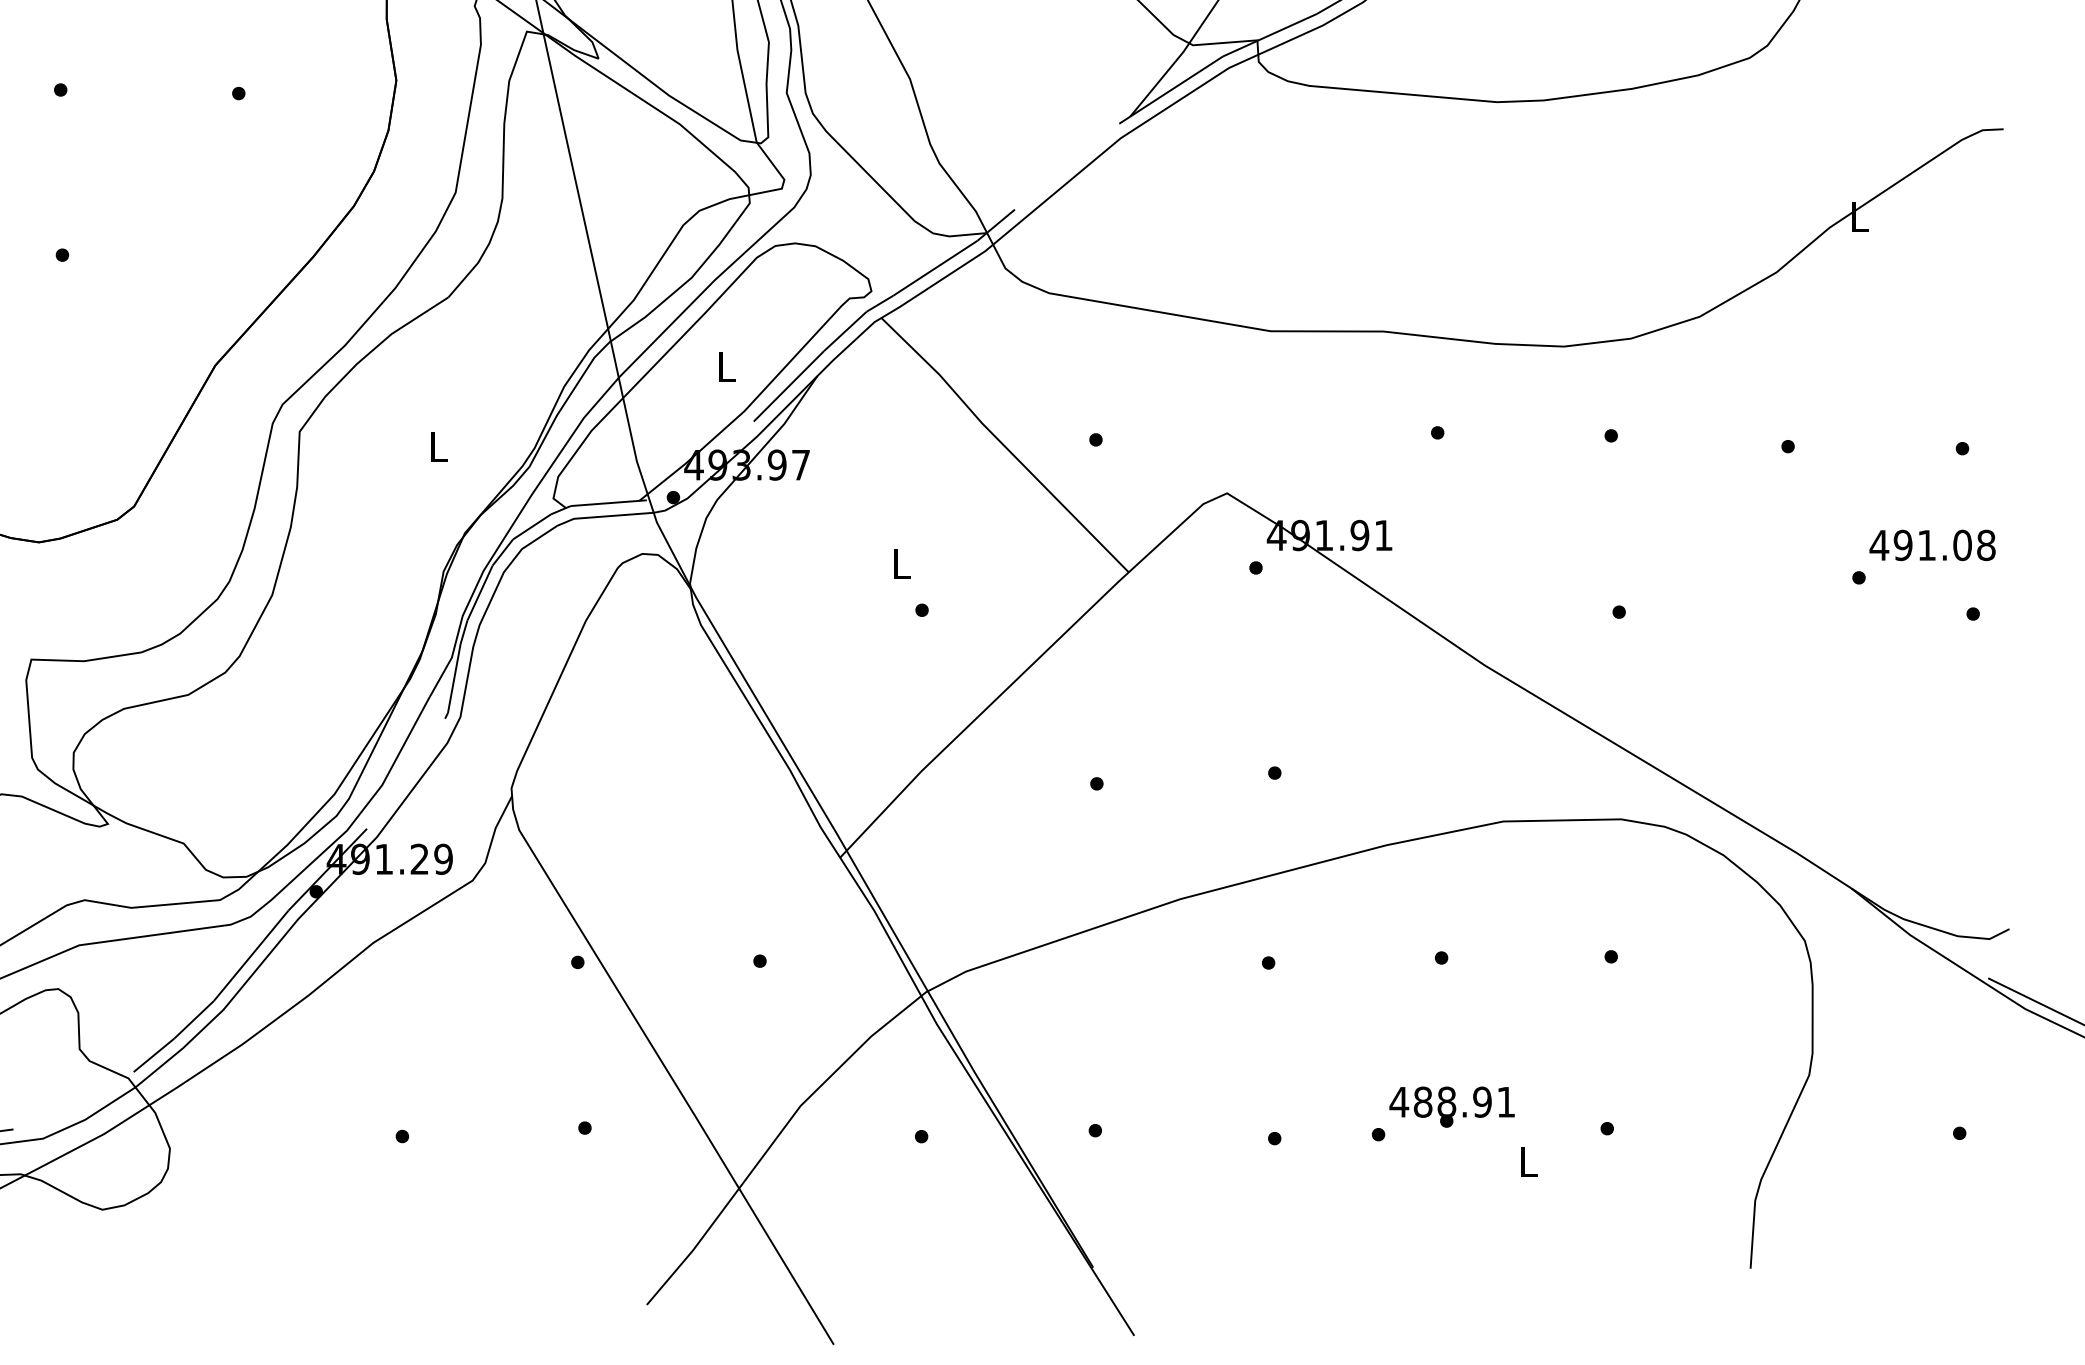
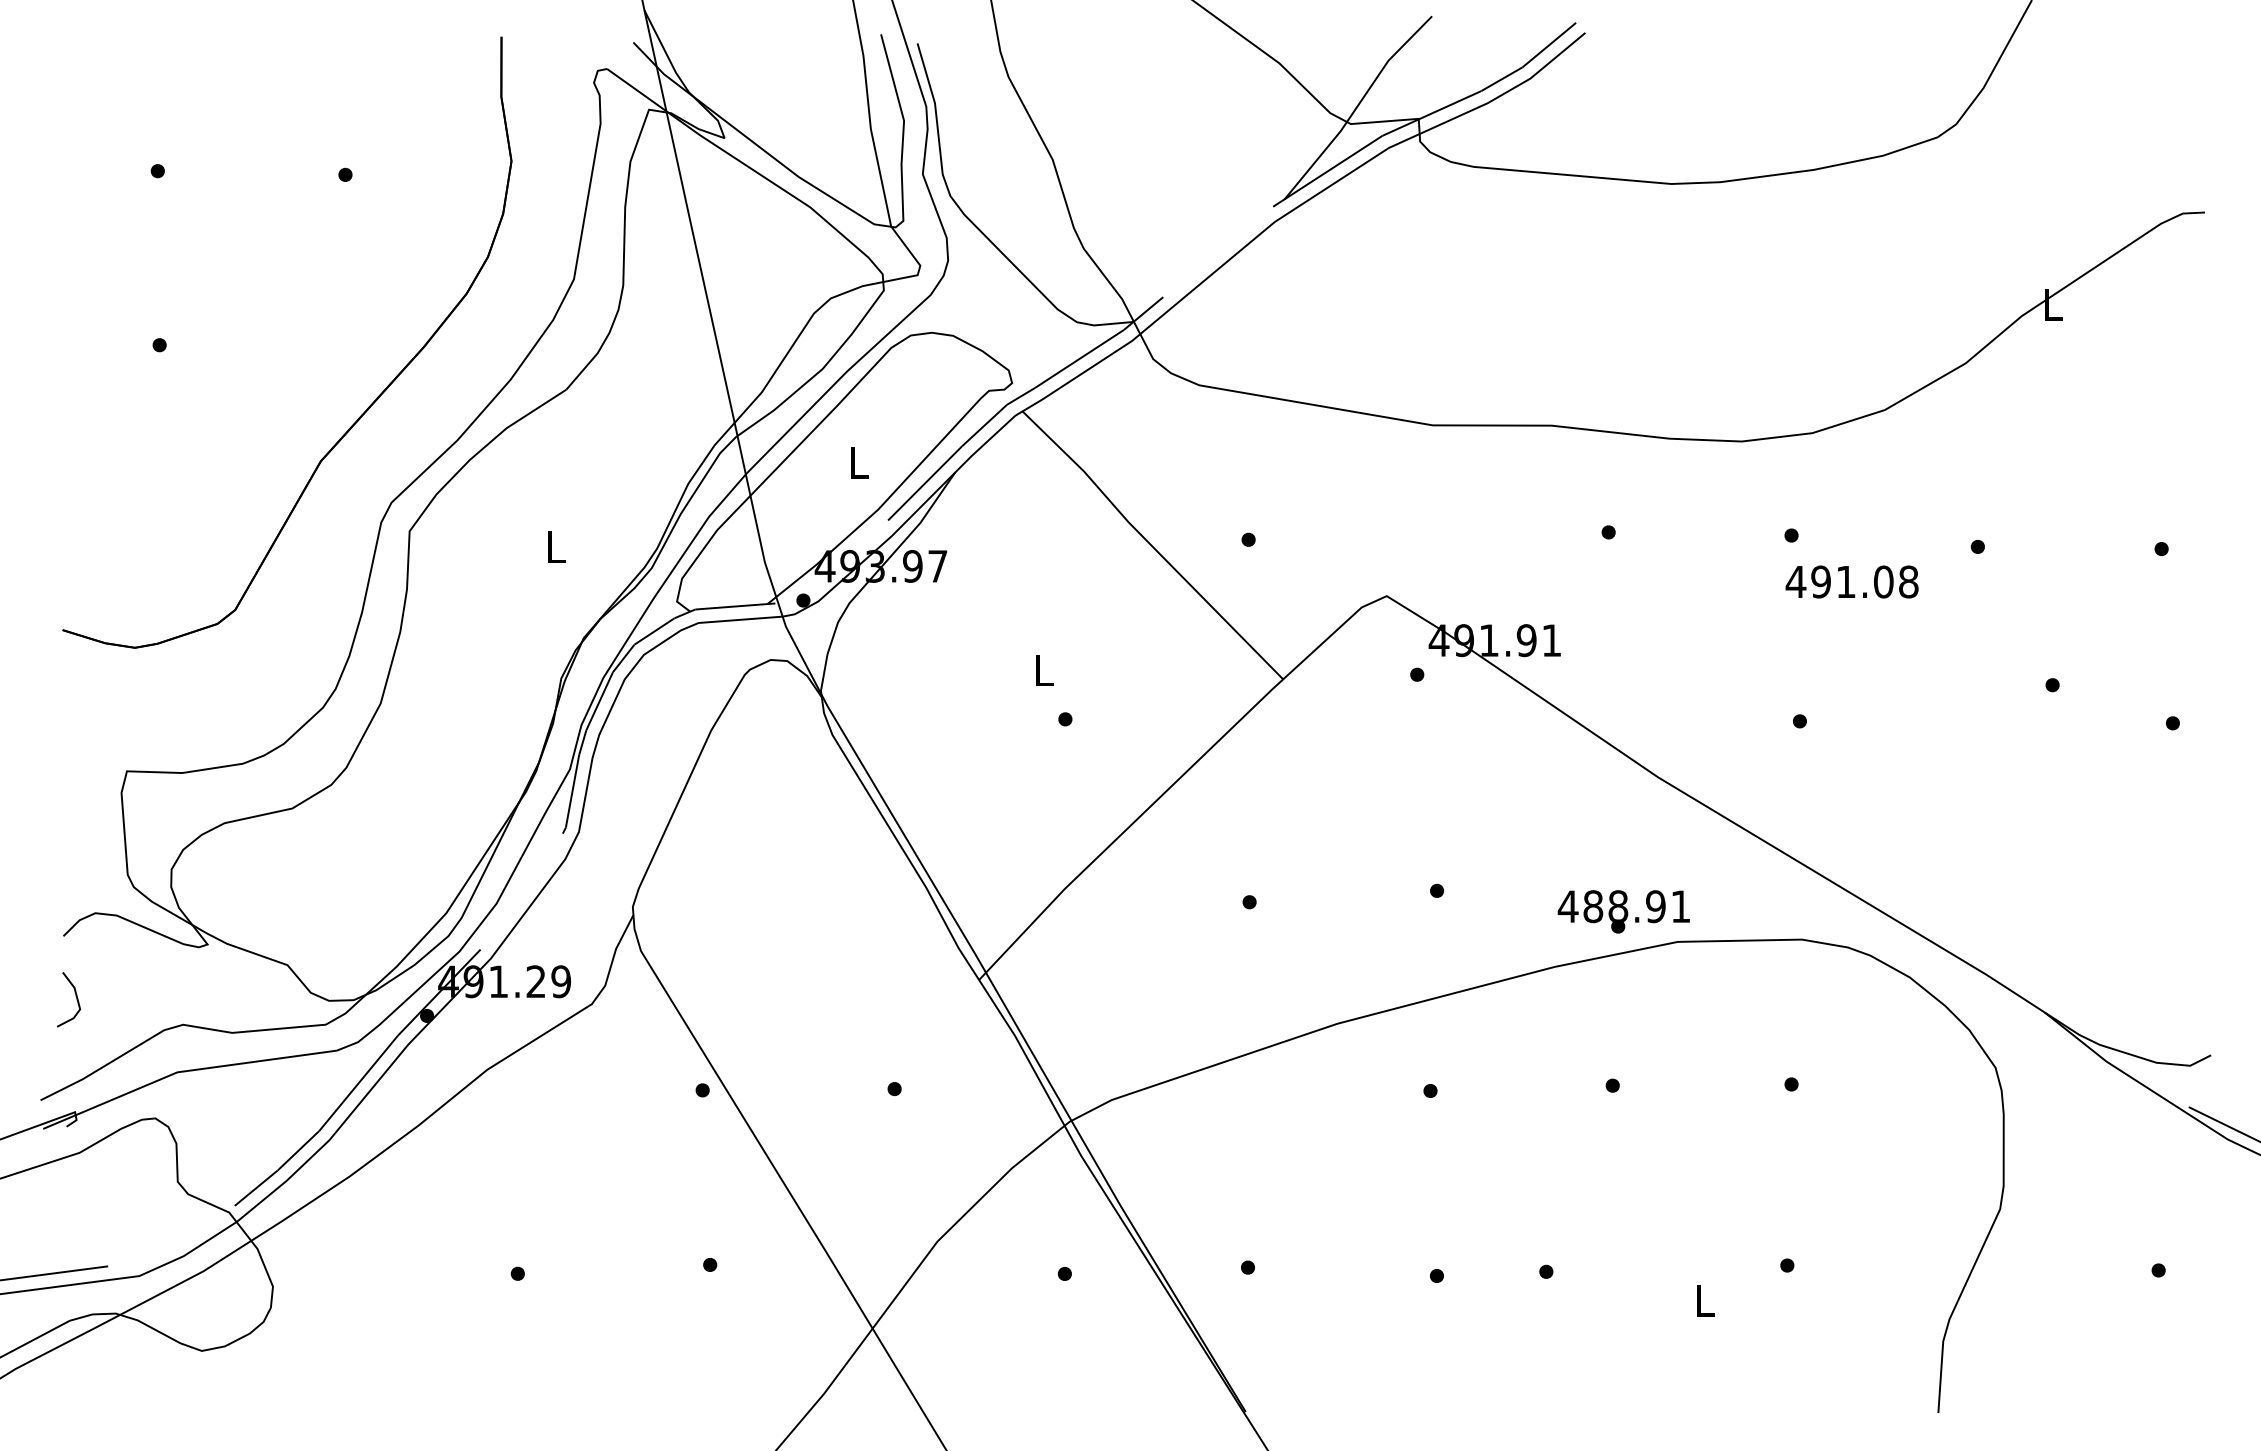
text: (1932, 544) -> (1851, 581), moved
text: (1451, 1106) -> (1623, 911), moved

